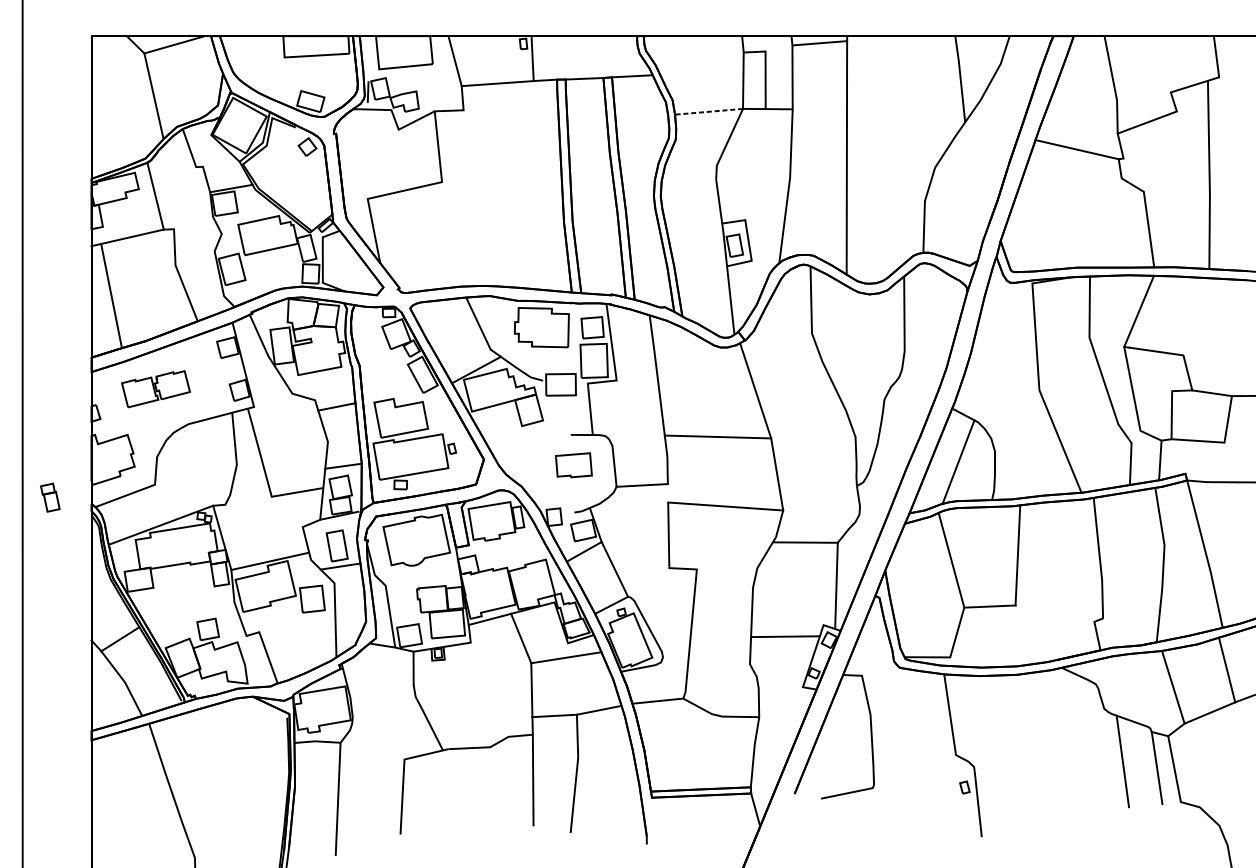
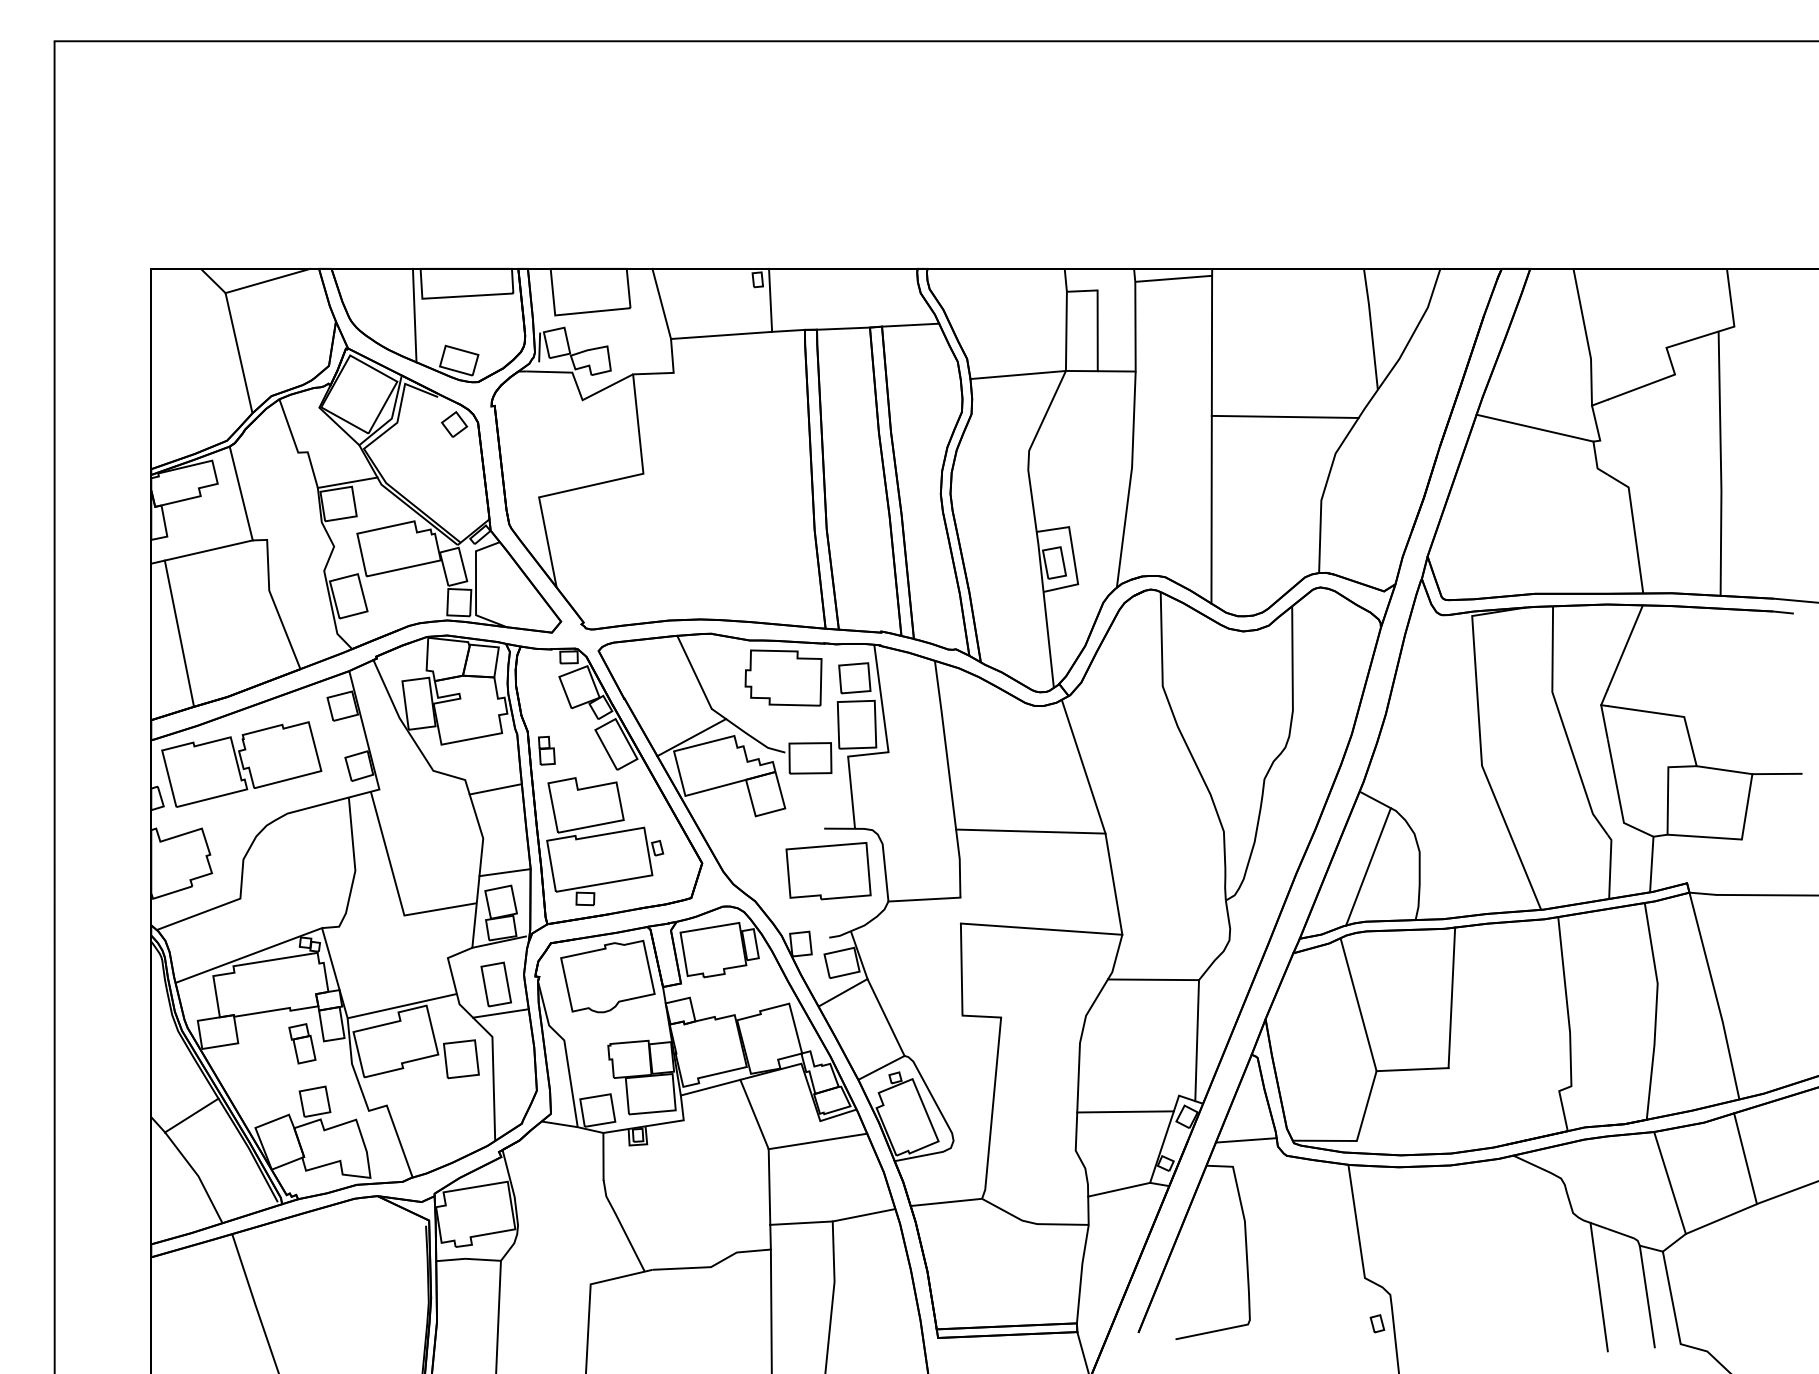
line: (279, 69) -> (414, 315), added
line: (709, 112) -> (1018, 375), dashed -> solid
line: (898, 141) -> (1284, 416), added
part: (373, 379) -> (546, 750), added
part: (155, 389) -> (241, 764), size x1.67
part: (573, 465) -> (828, 871), size x1.67
part: (50, 497) -> (302, 1043), moved
line: (870, 657) -> (1245, 1140), added
line: (781, 691) -> (1119, 1189), added

